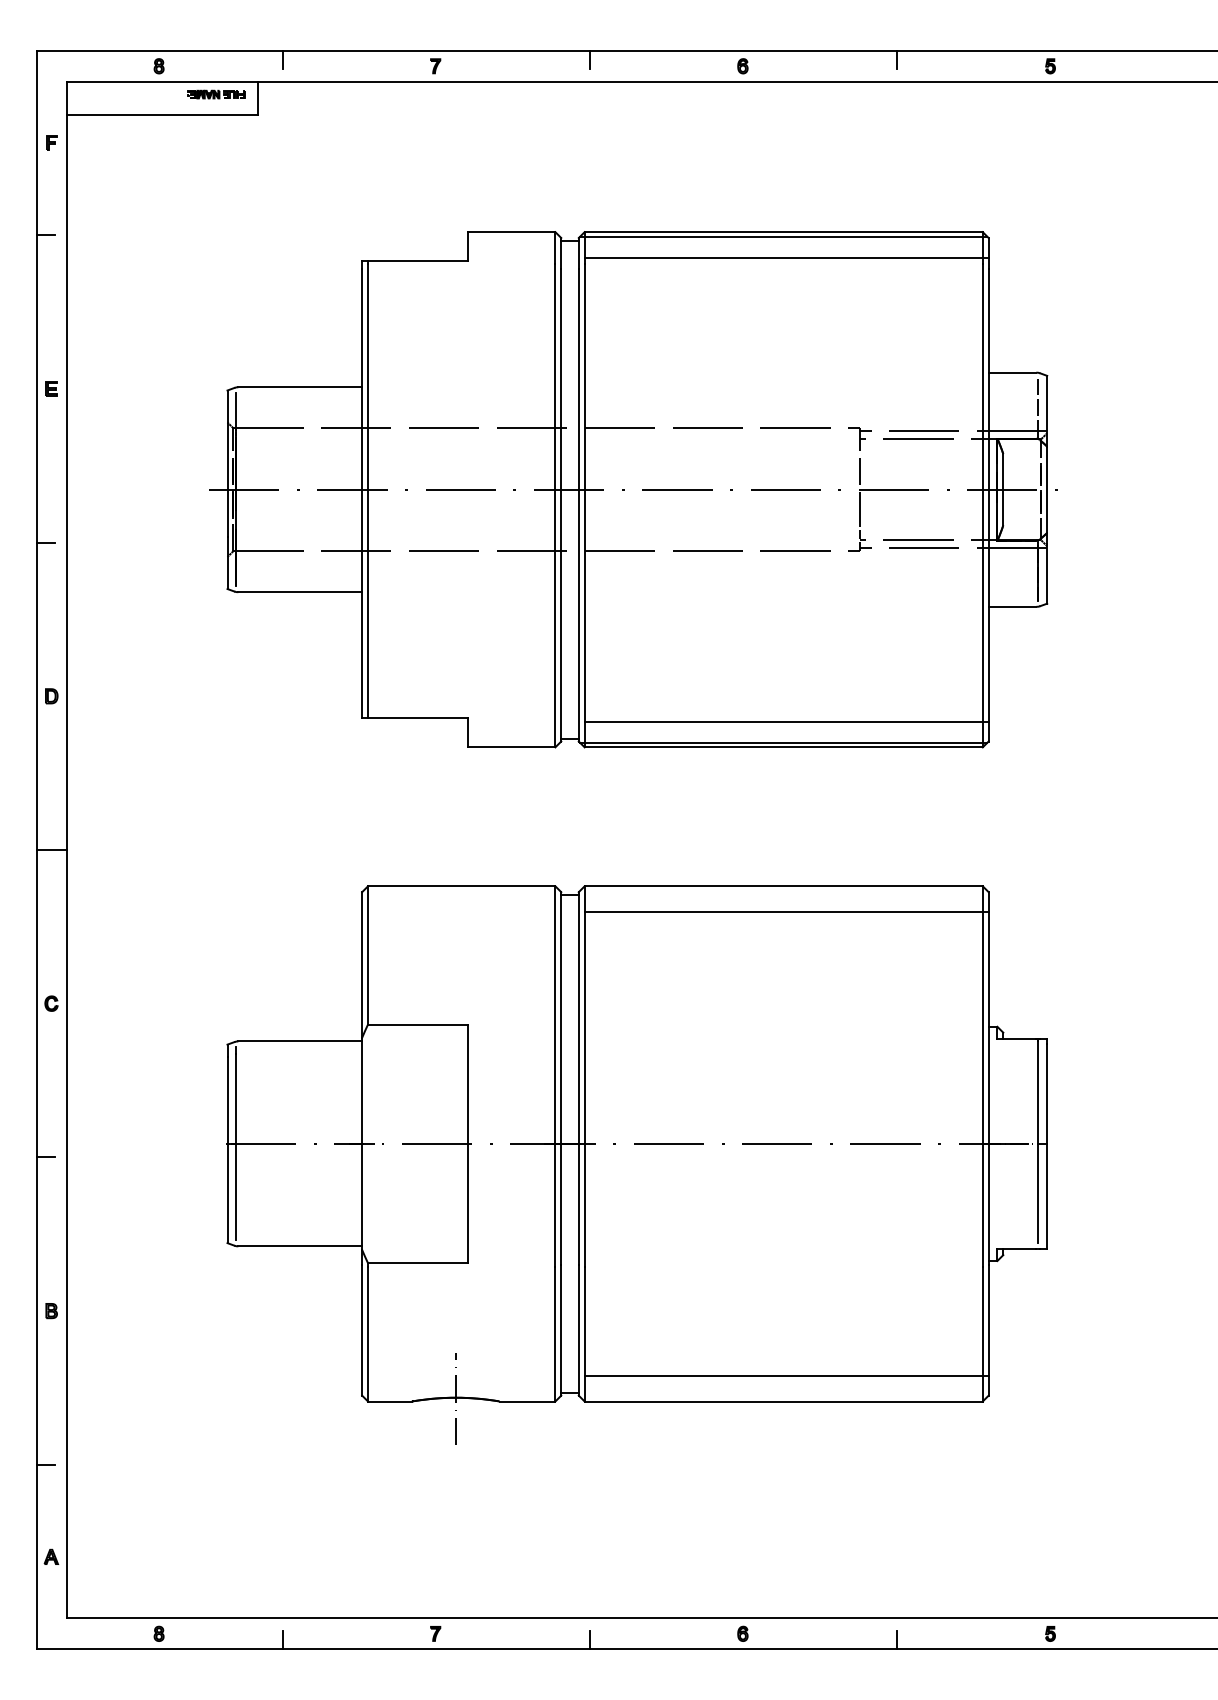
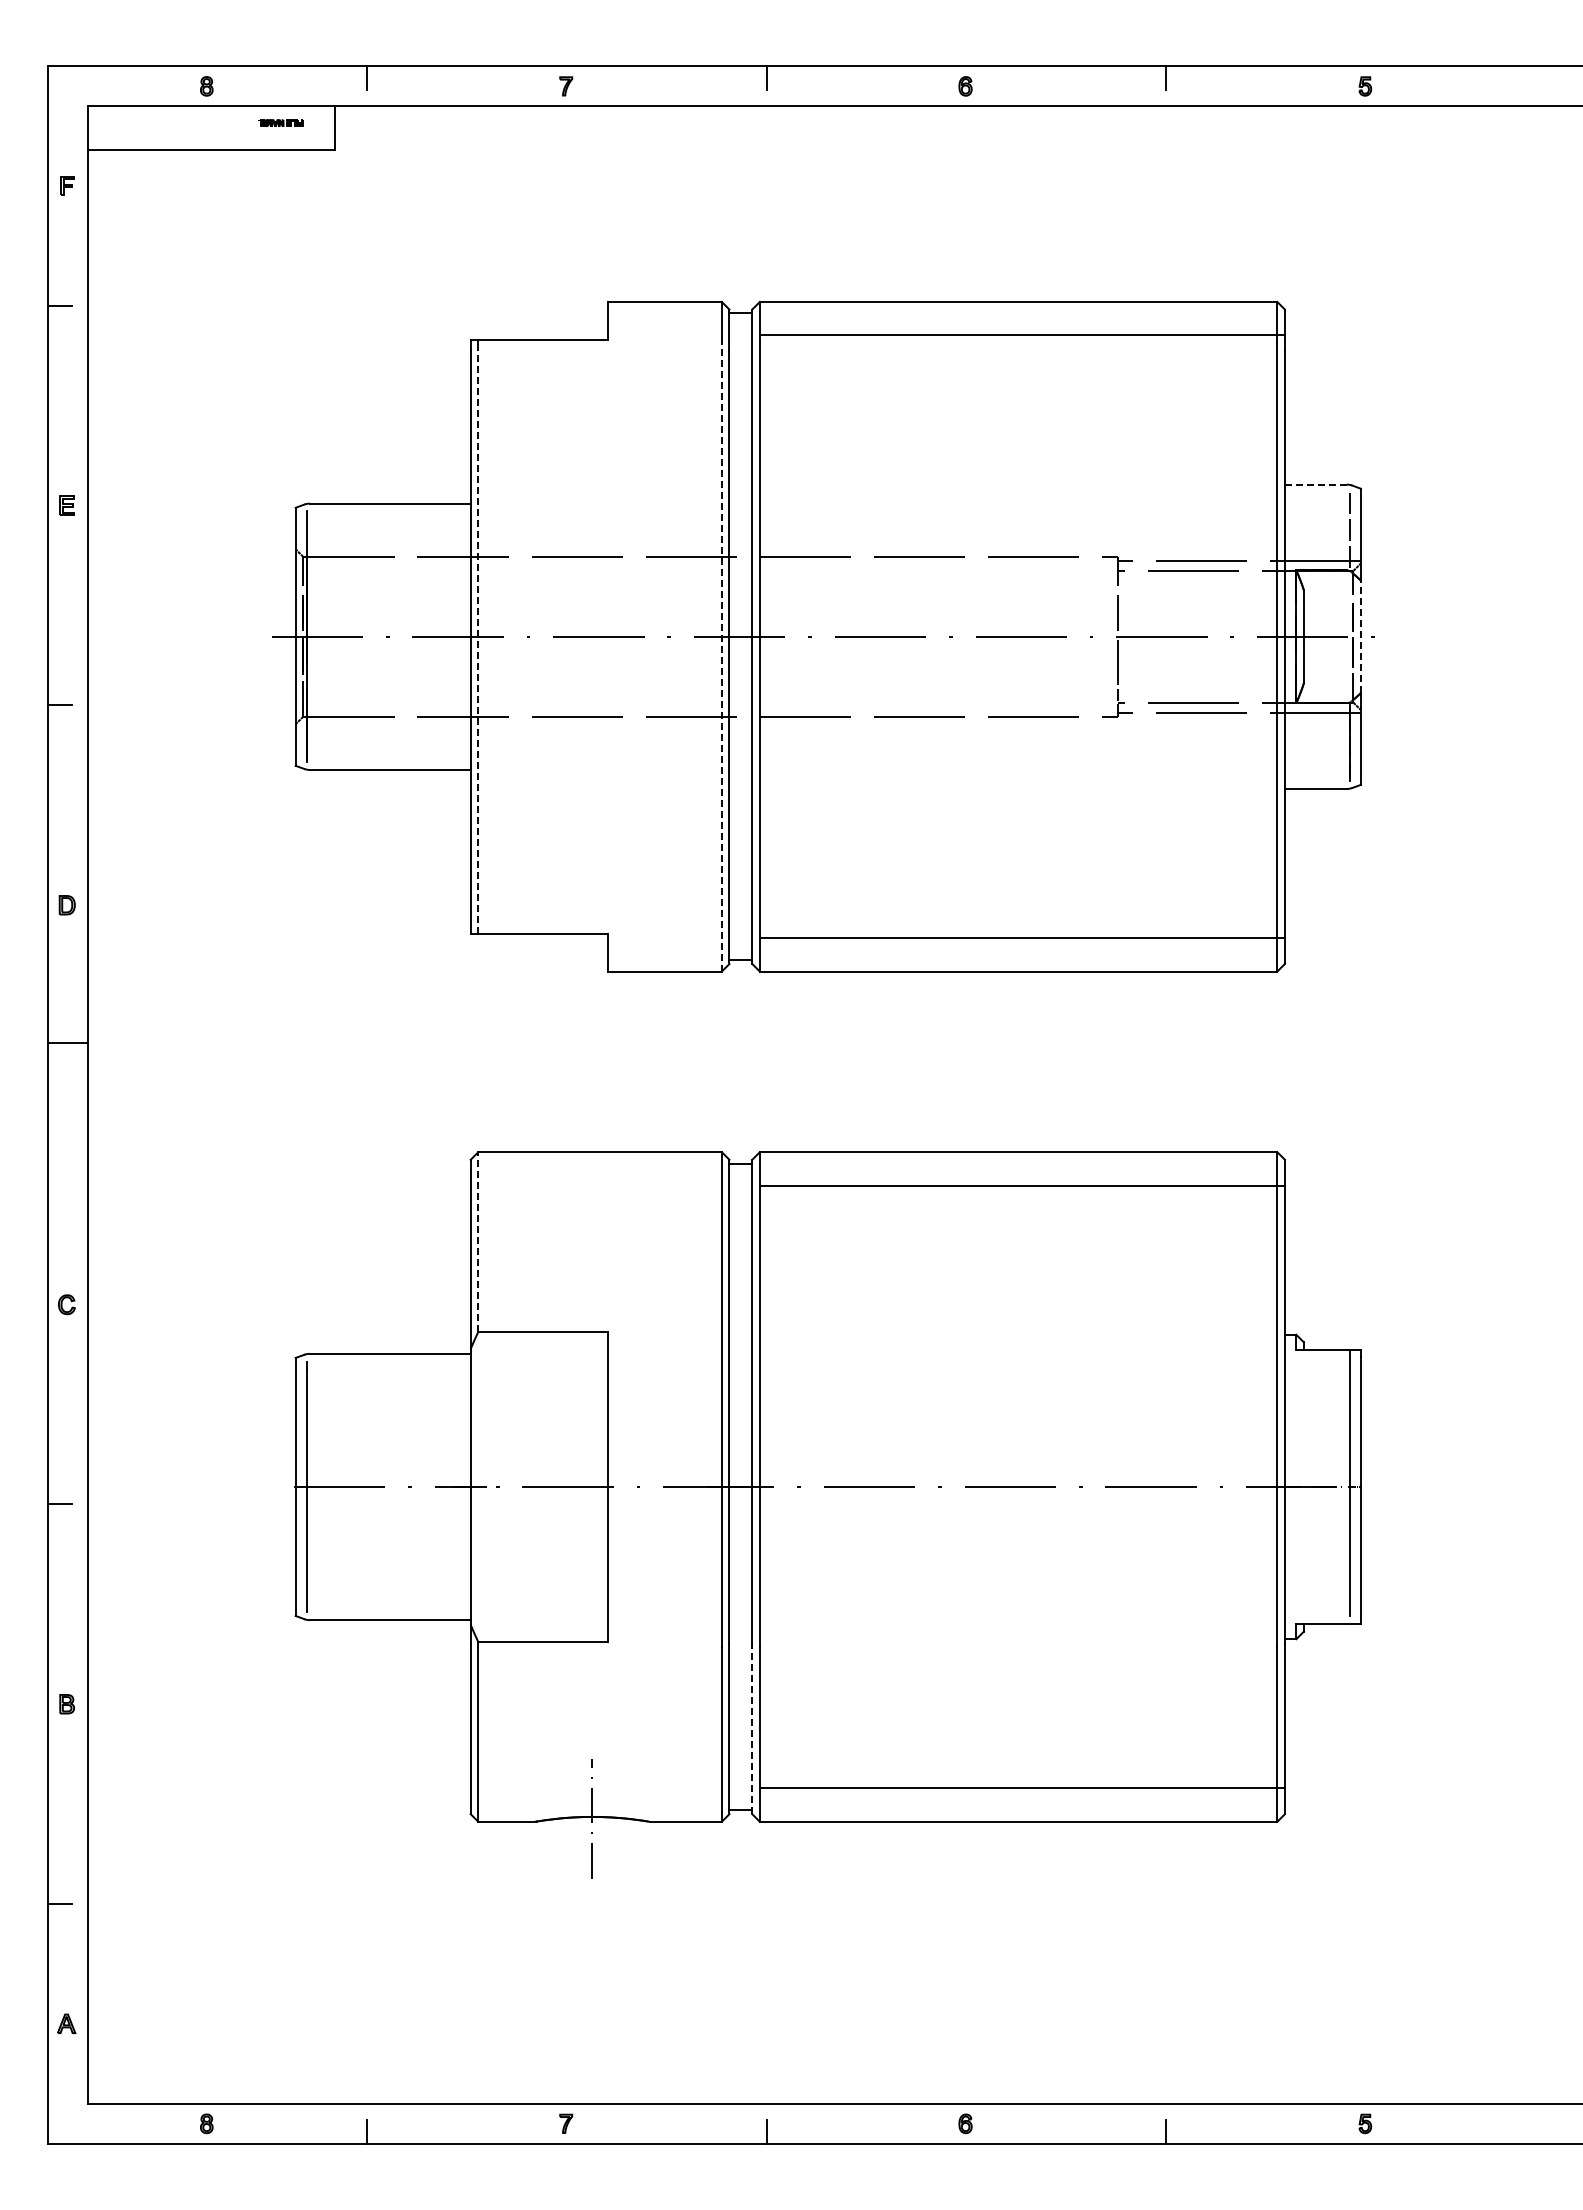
part: (215, 94) -> (280, 122), size x0.6
line: (783, 236) -> (1018, 307), removed
line: (1012, 372) -> (1315, 484), solid -> dashed
line: (1047, 489) -> (1361, 636), solid -> dashed
line: (368, 490) -> (478, 637), solid -> dashed
line: (555, 504) -> (721, 656), solid -> dashed
line: (783, 742) -> (1018, 965), removed
line: (51, 850) -> (67, 1043), moved
line: (368, 955) -> (478, 1242), solid -> dashed
line: (578, 1329) -> (752, 1728), solid -> dashed

